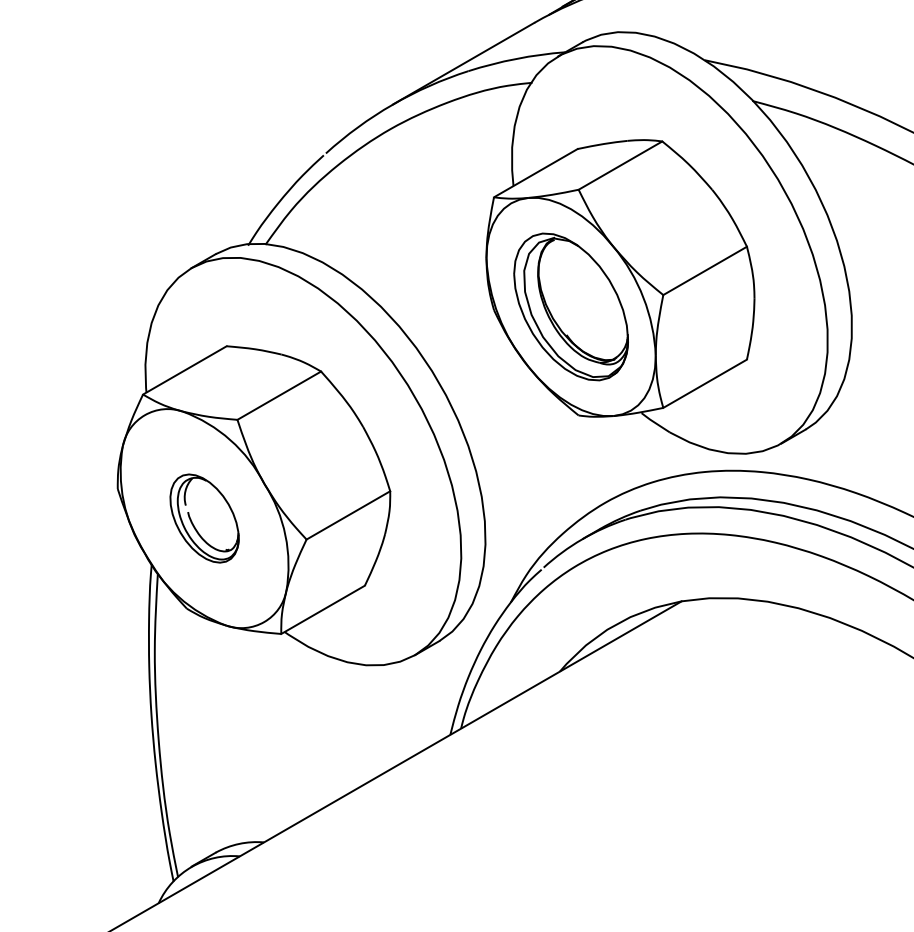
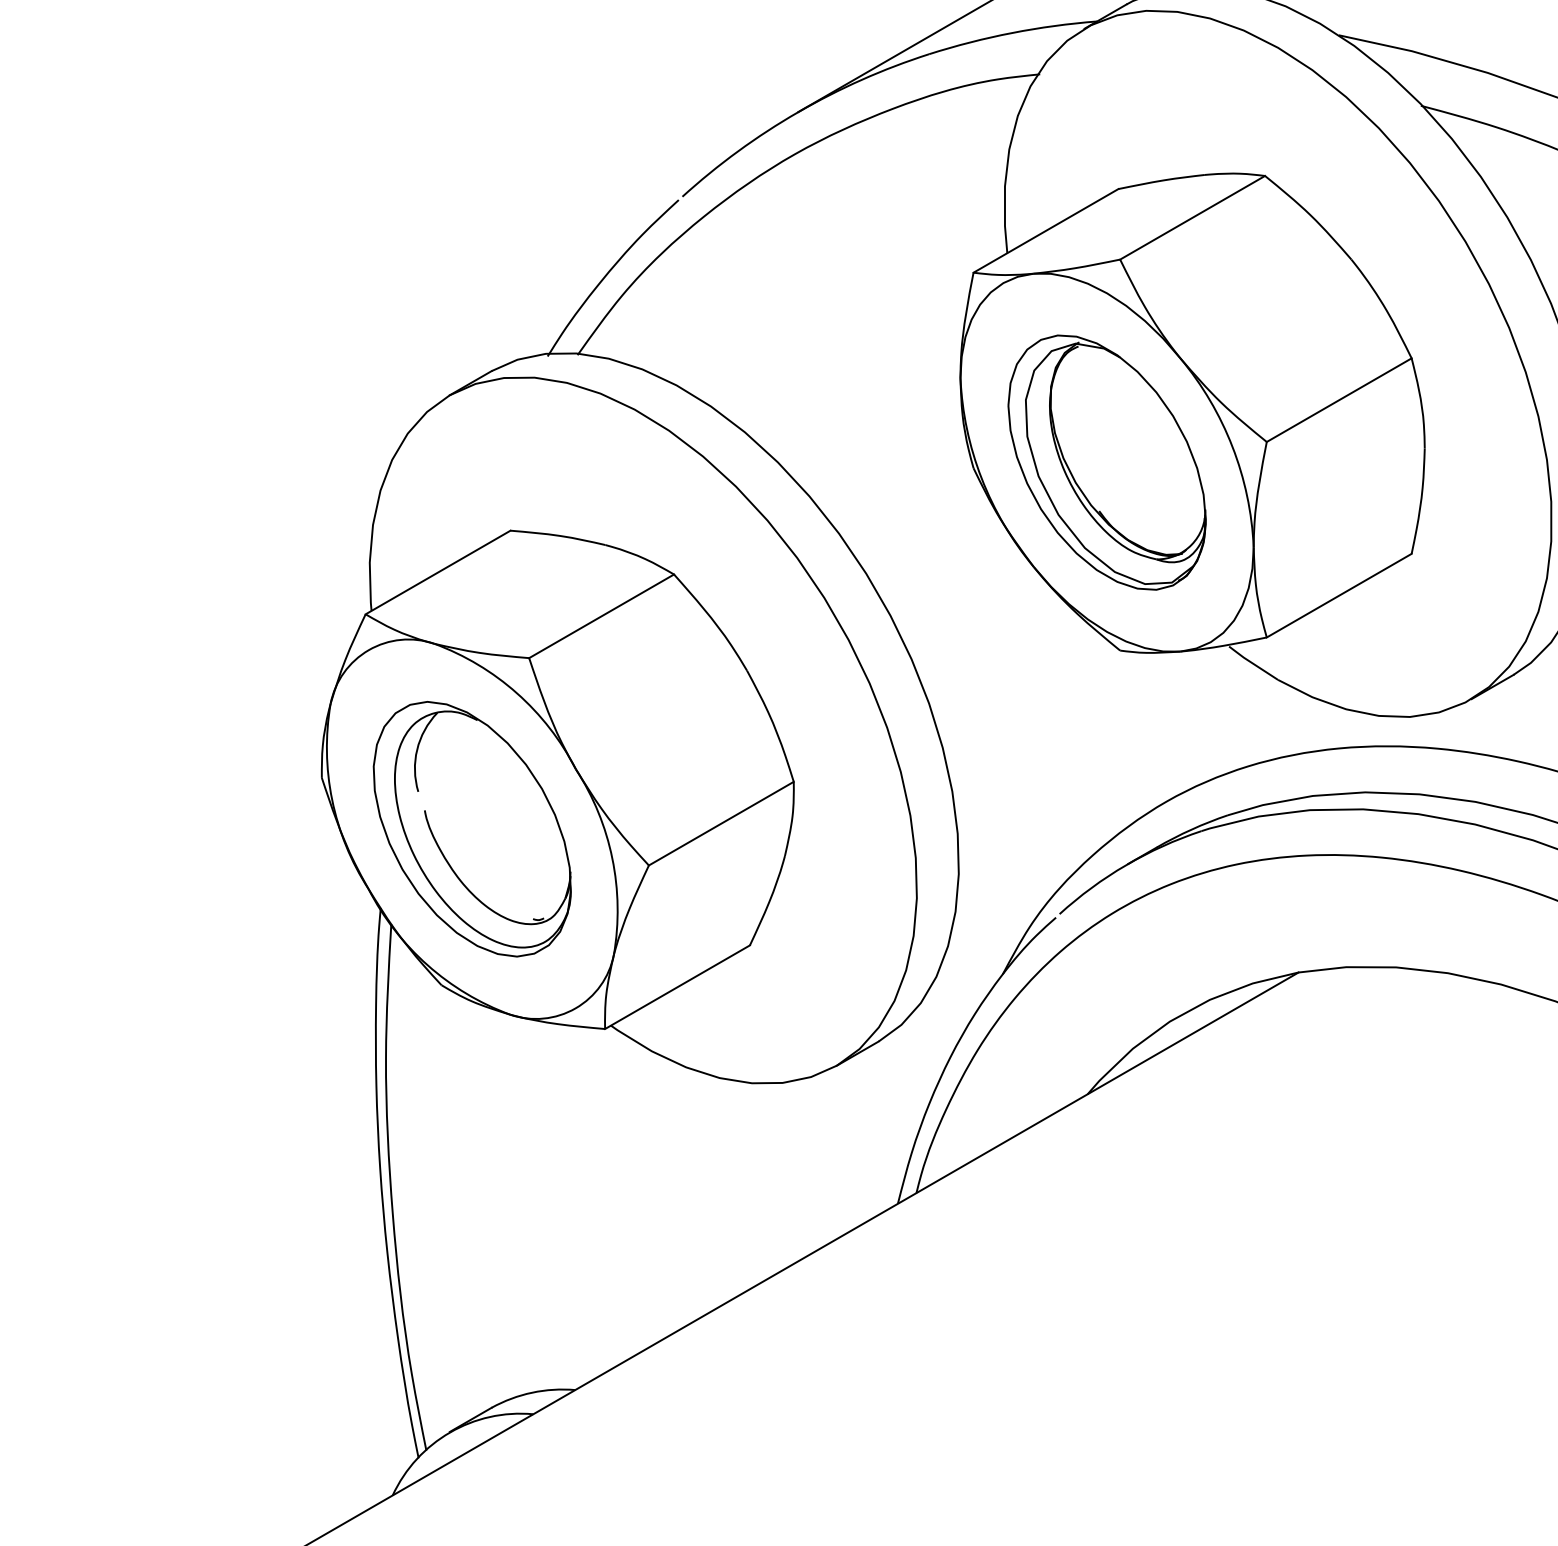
part: (204, 518) -> (472, 829), size x1.67

